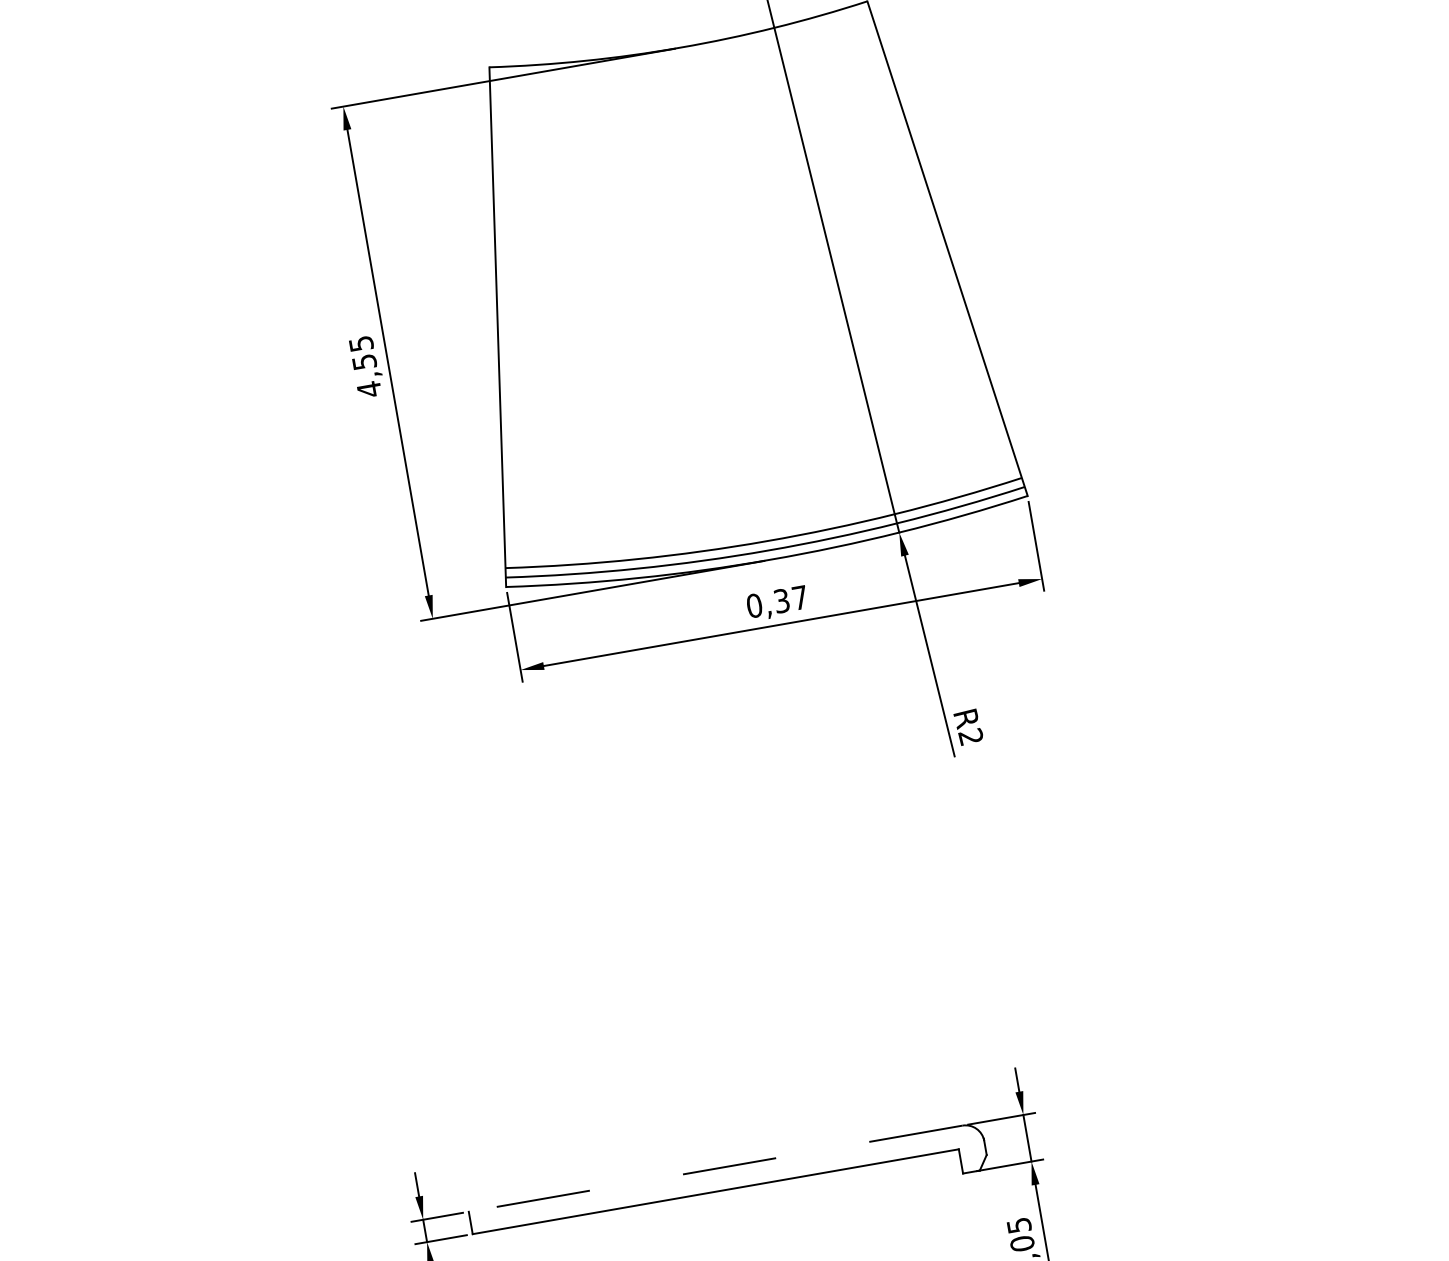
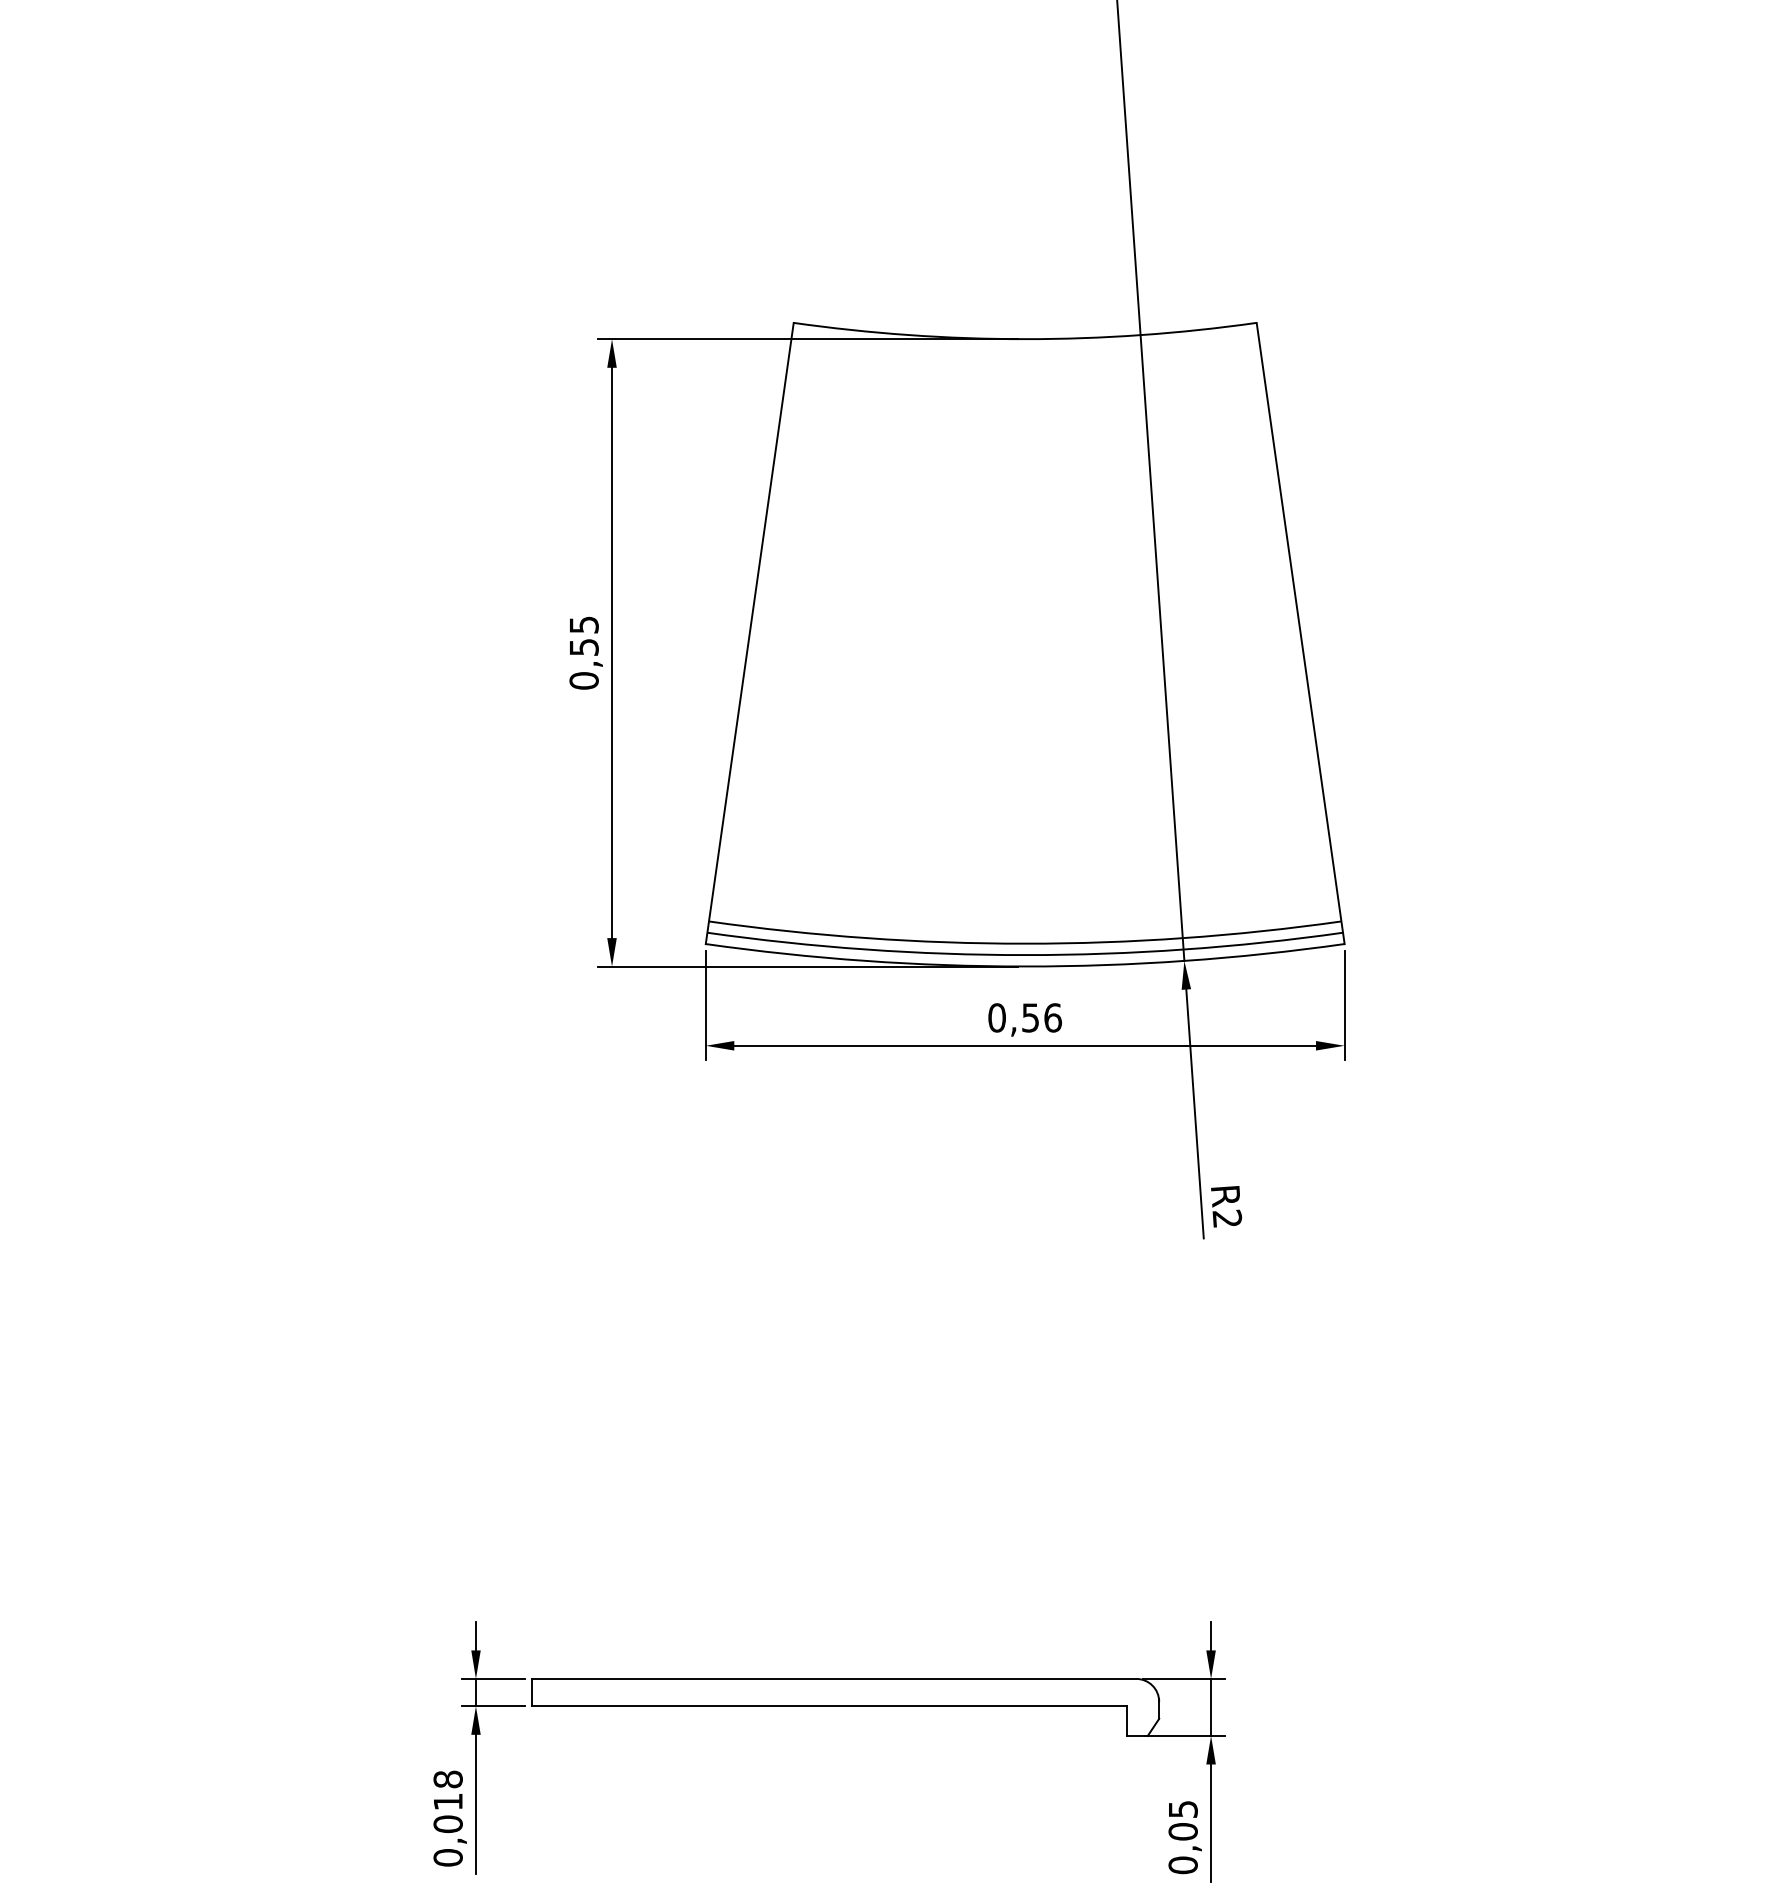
text: (368, 389) -> (583, 680), 4,55 -> 0,55
text: (791, 599) -> (1042, 1017), 0,37 -> 0,56
line: (715, 1168) -> (833, 1678), dashed -> solid

